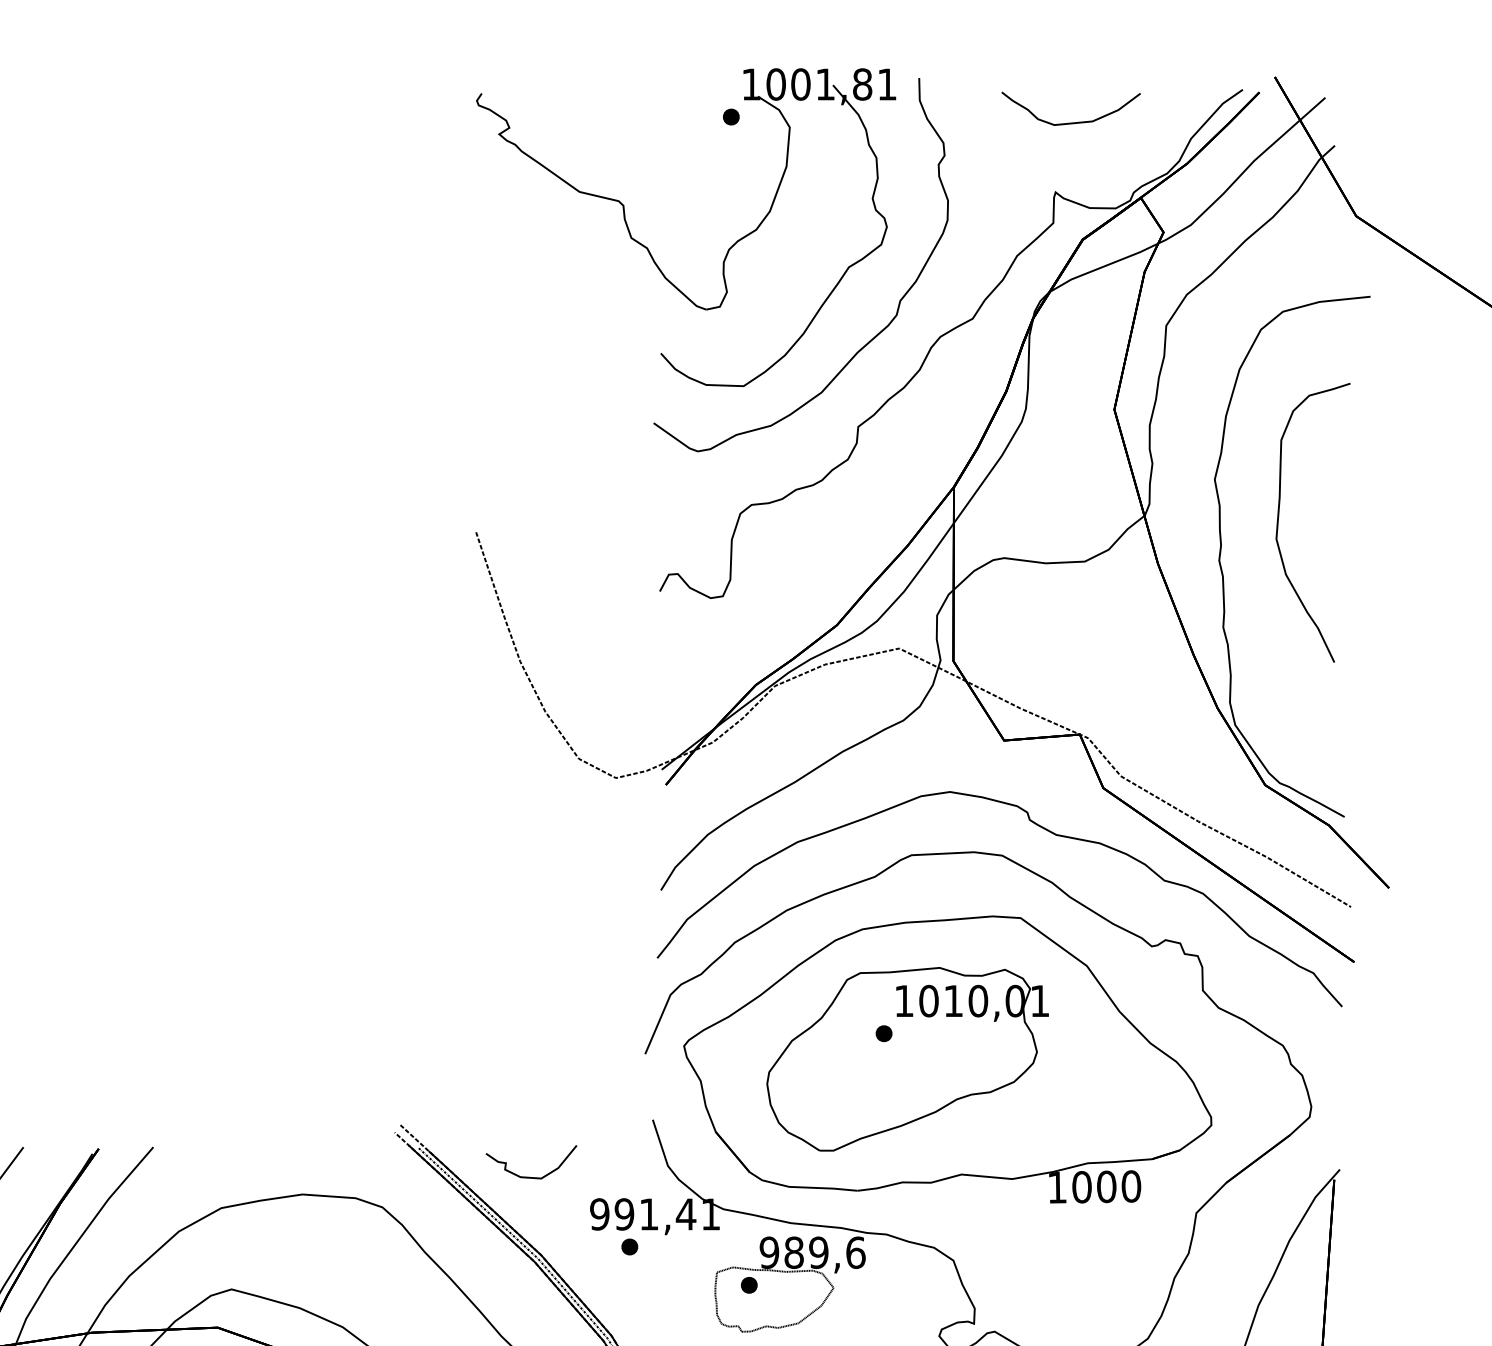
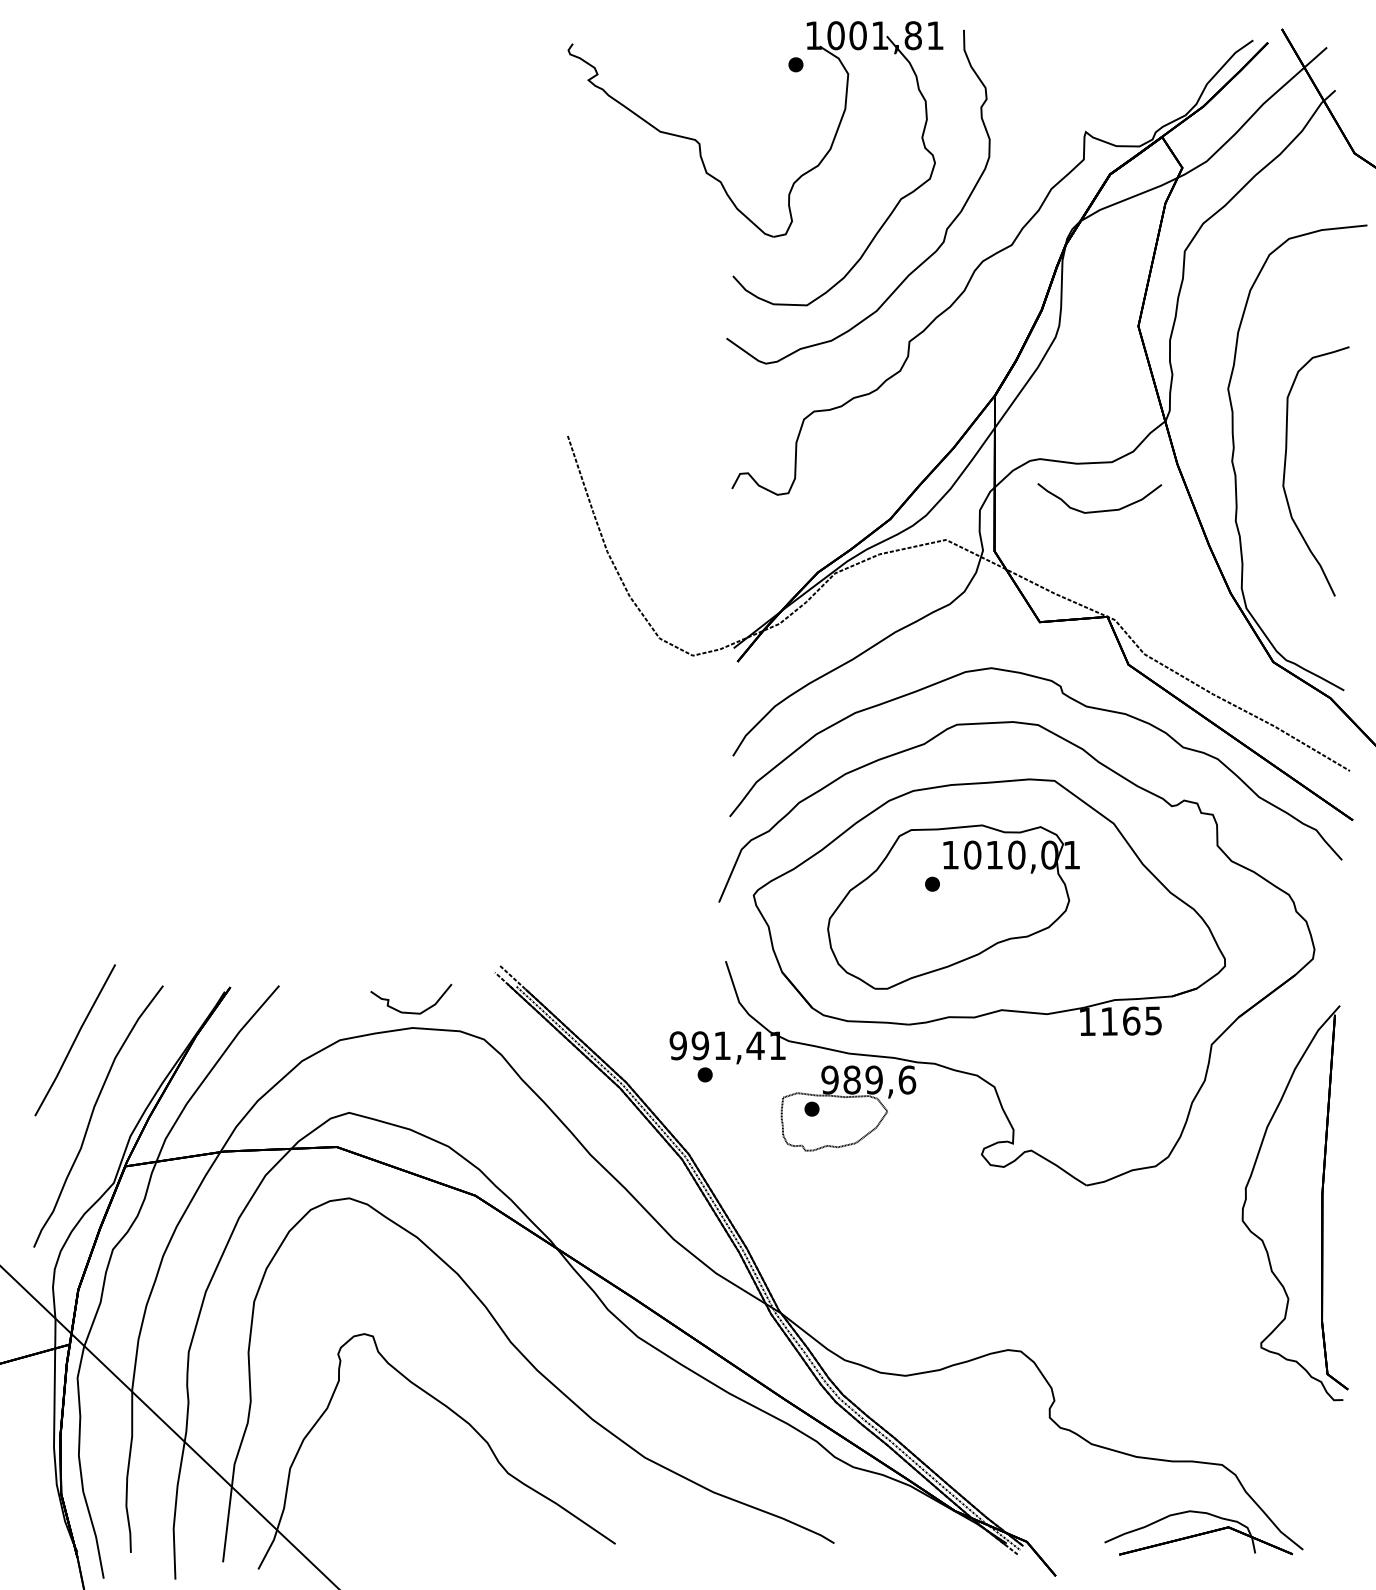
curve: (1070, 122) -> (1099, 510), moved
curve: (1278, 522) -> (1285, 471), moved
curve: (531, 1177) -> (411, 1012), moved
text: (1106, 1187) -> (1131, 1021), 1000 -> 1165

